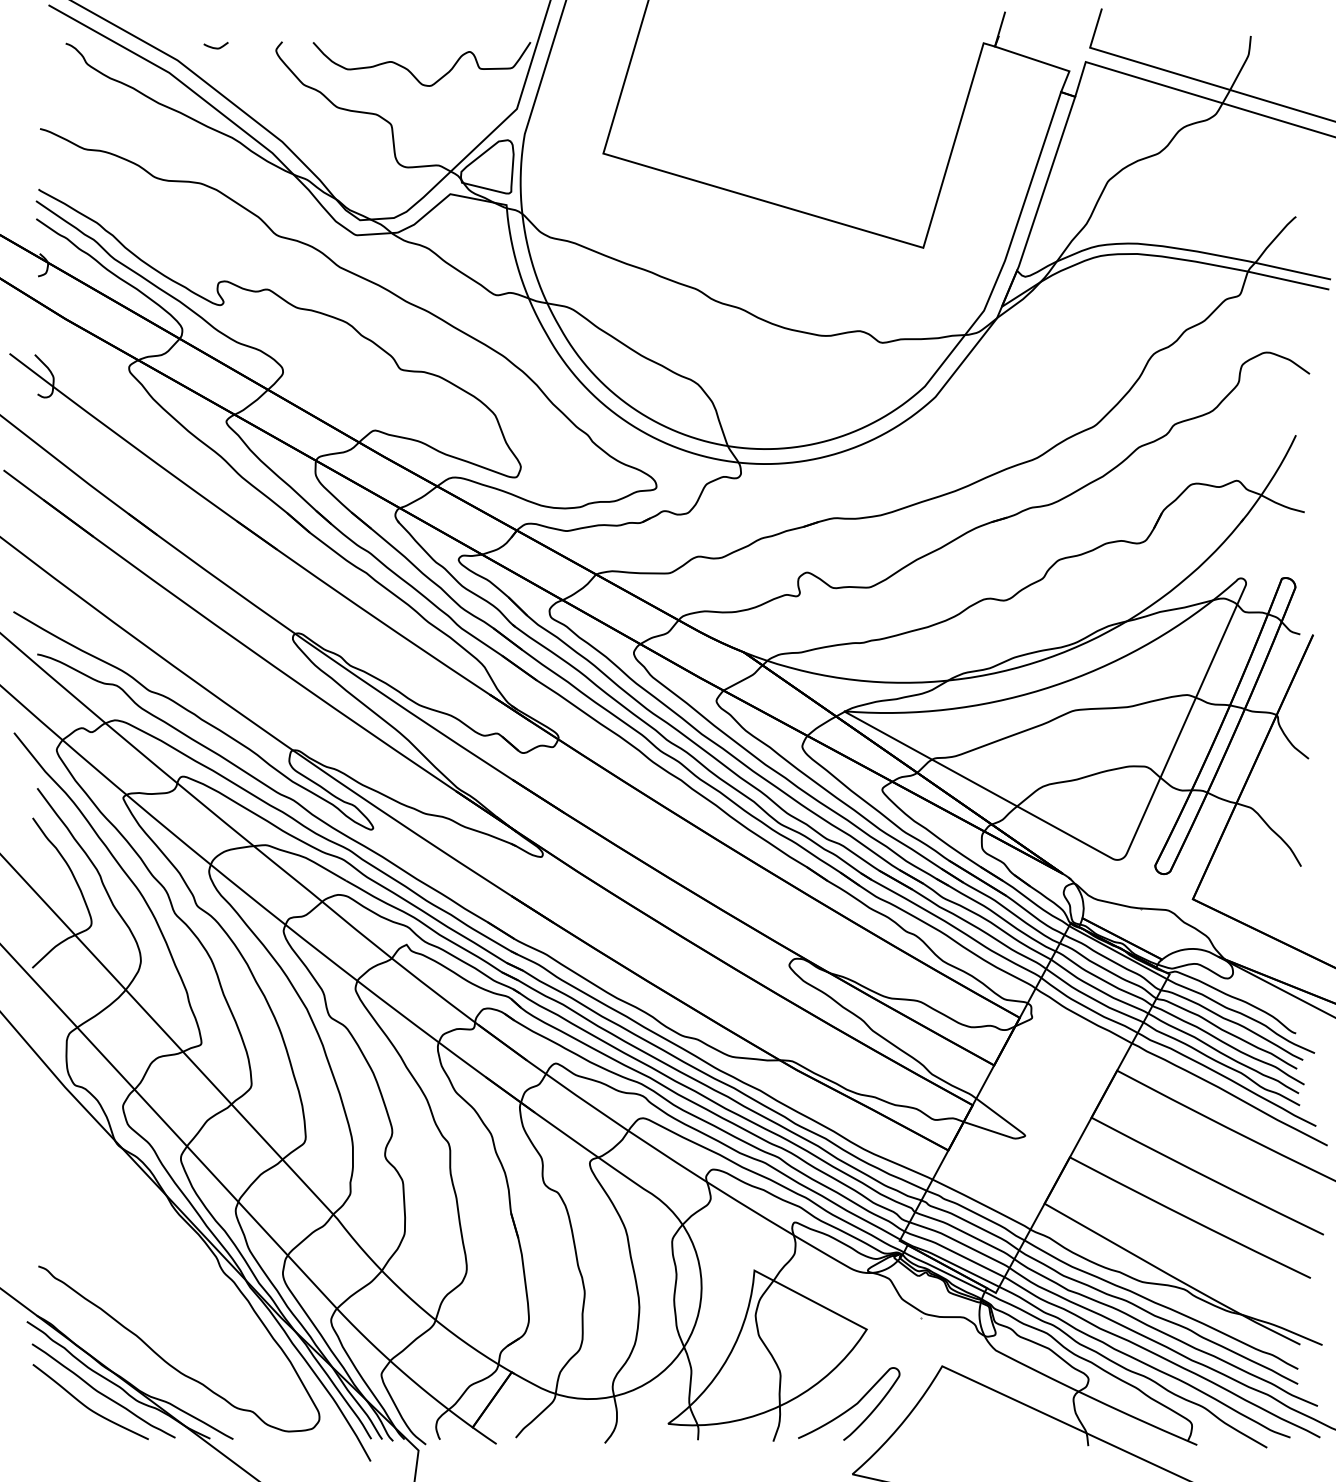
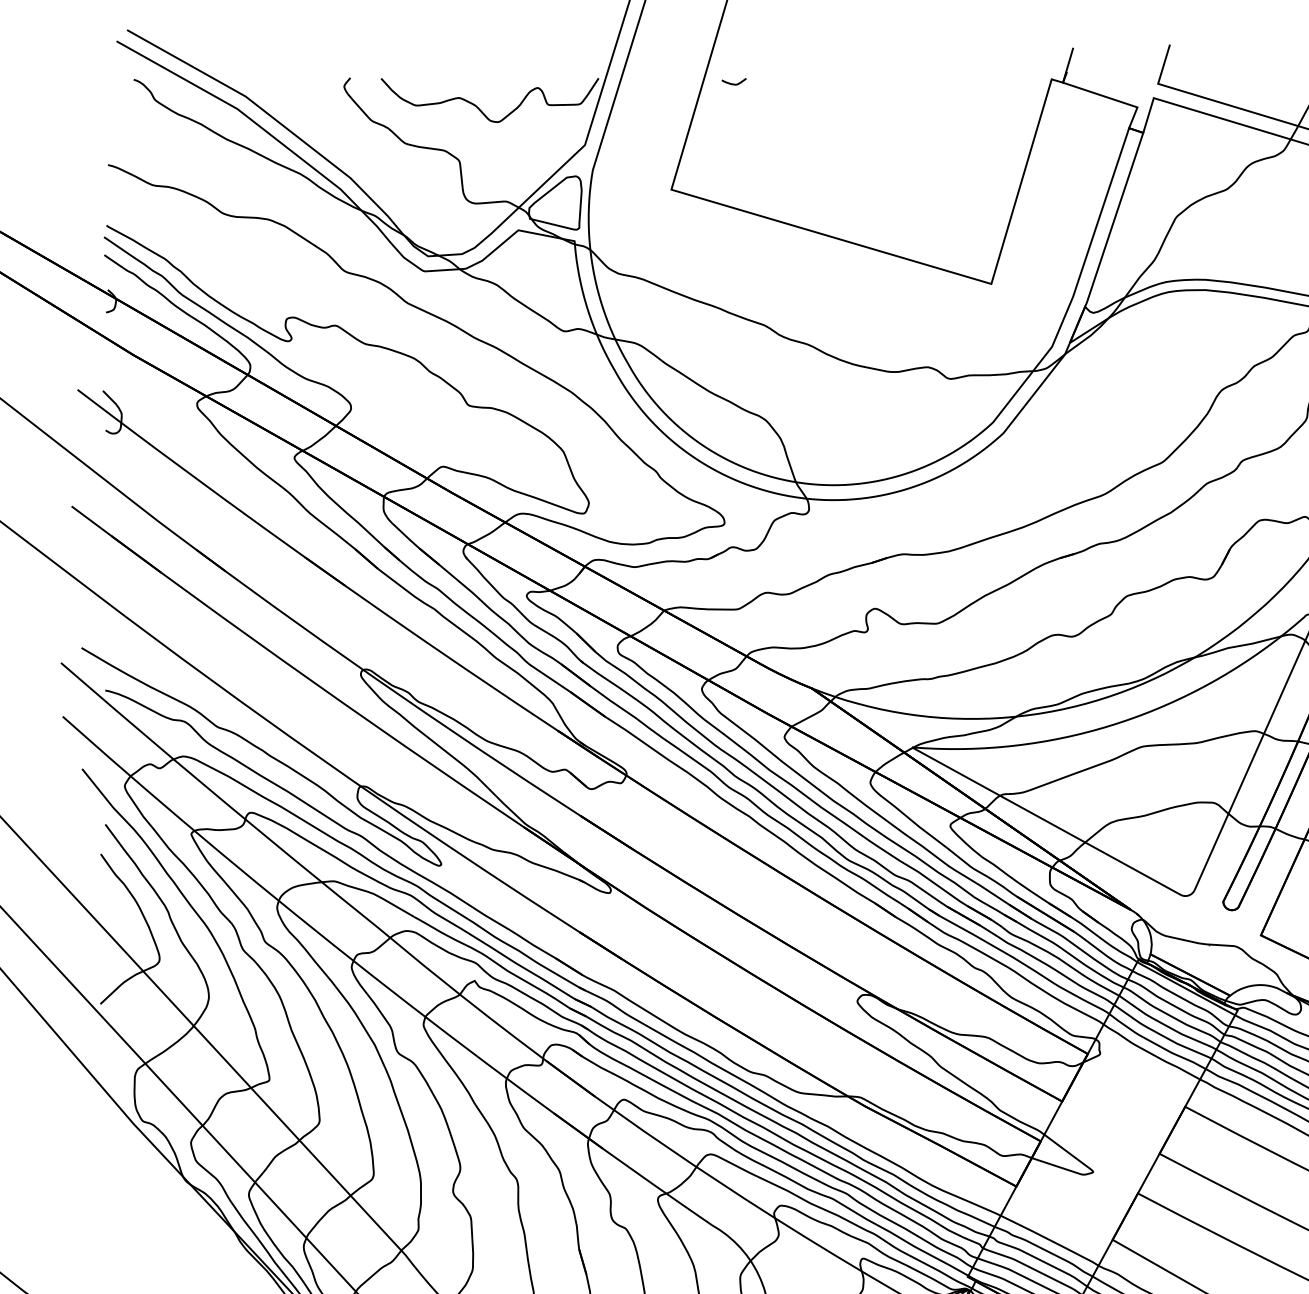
curve: (215, 47) -> (733, 83), moved

